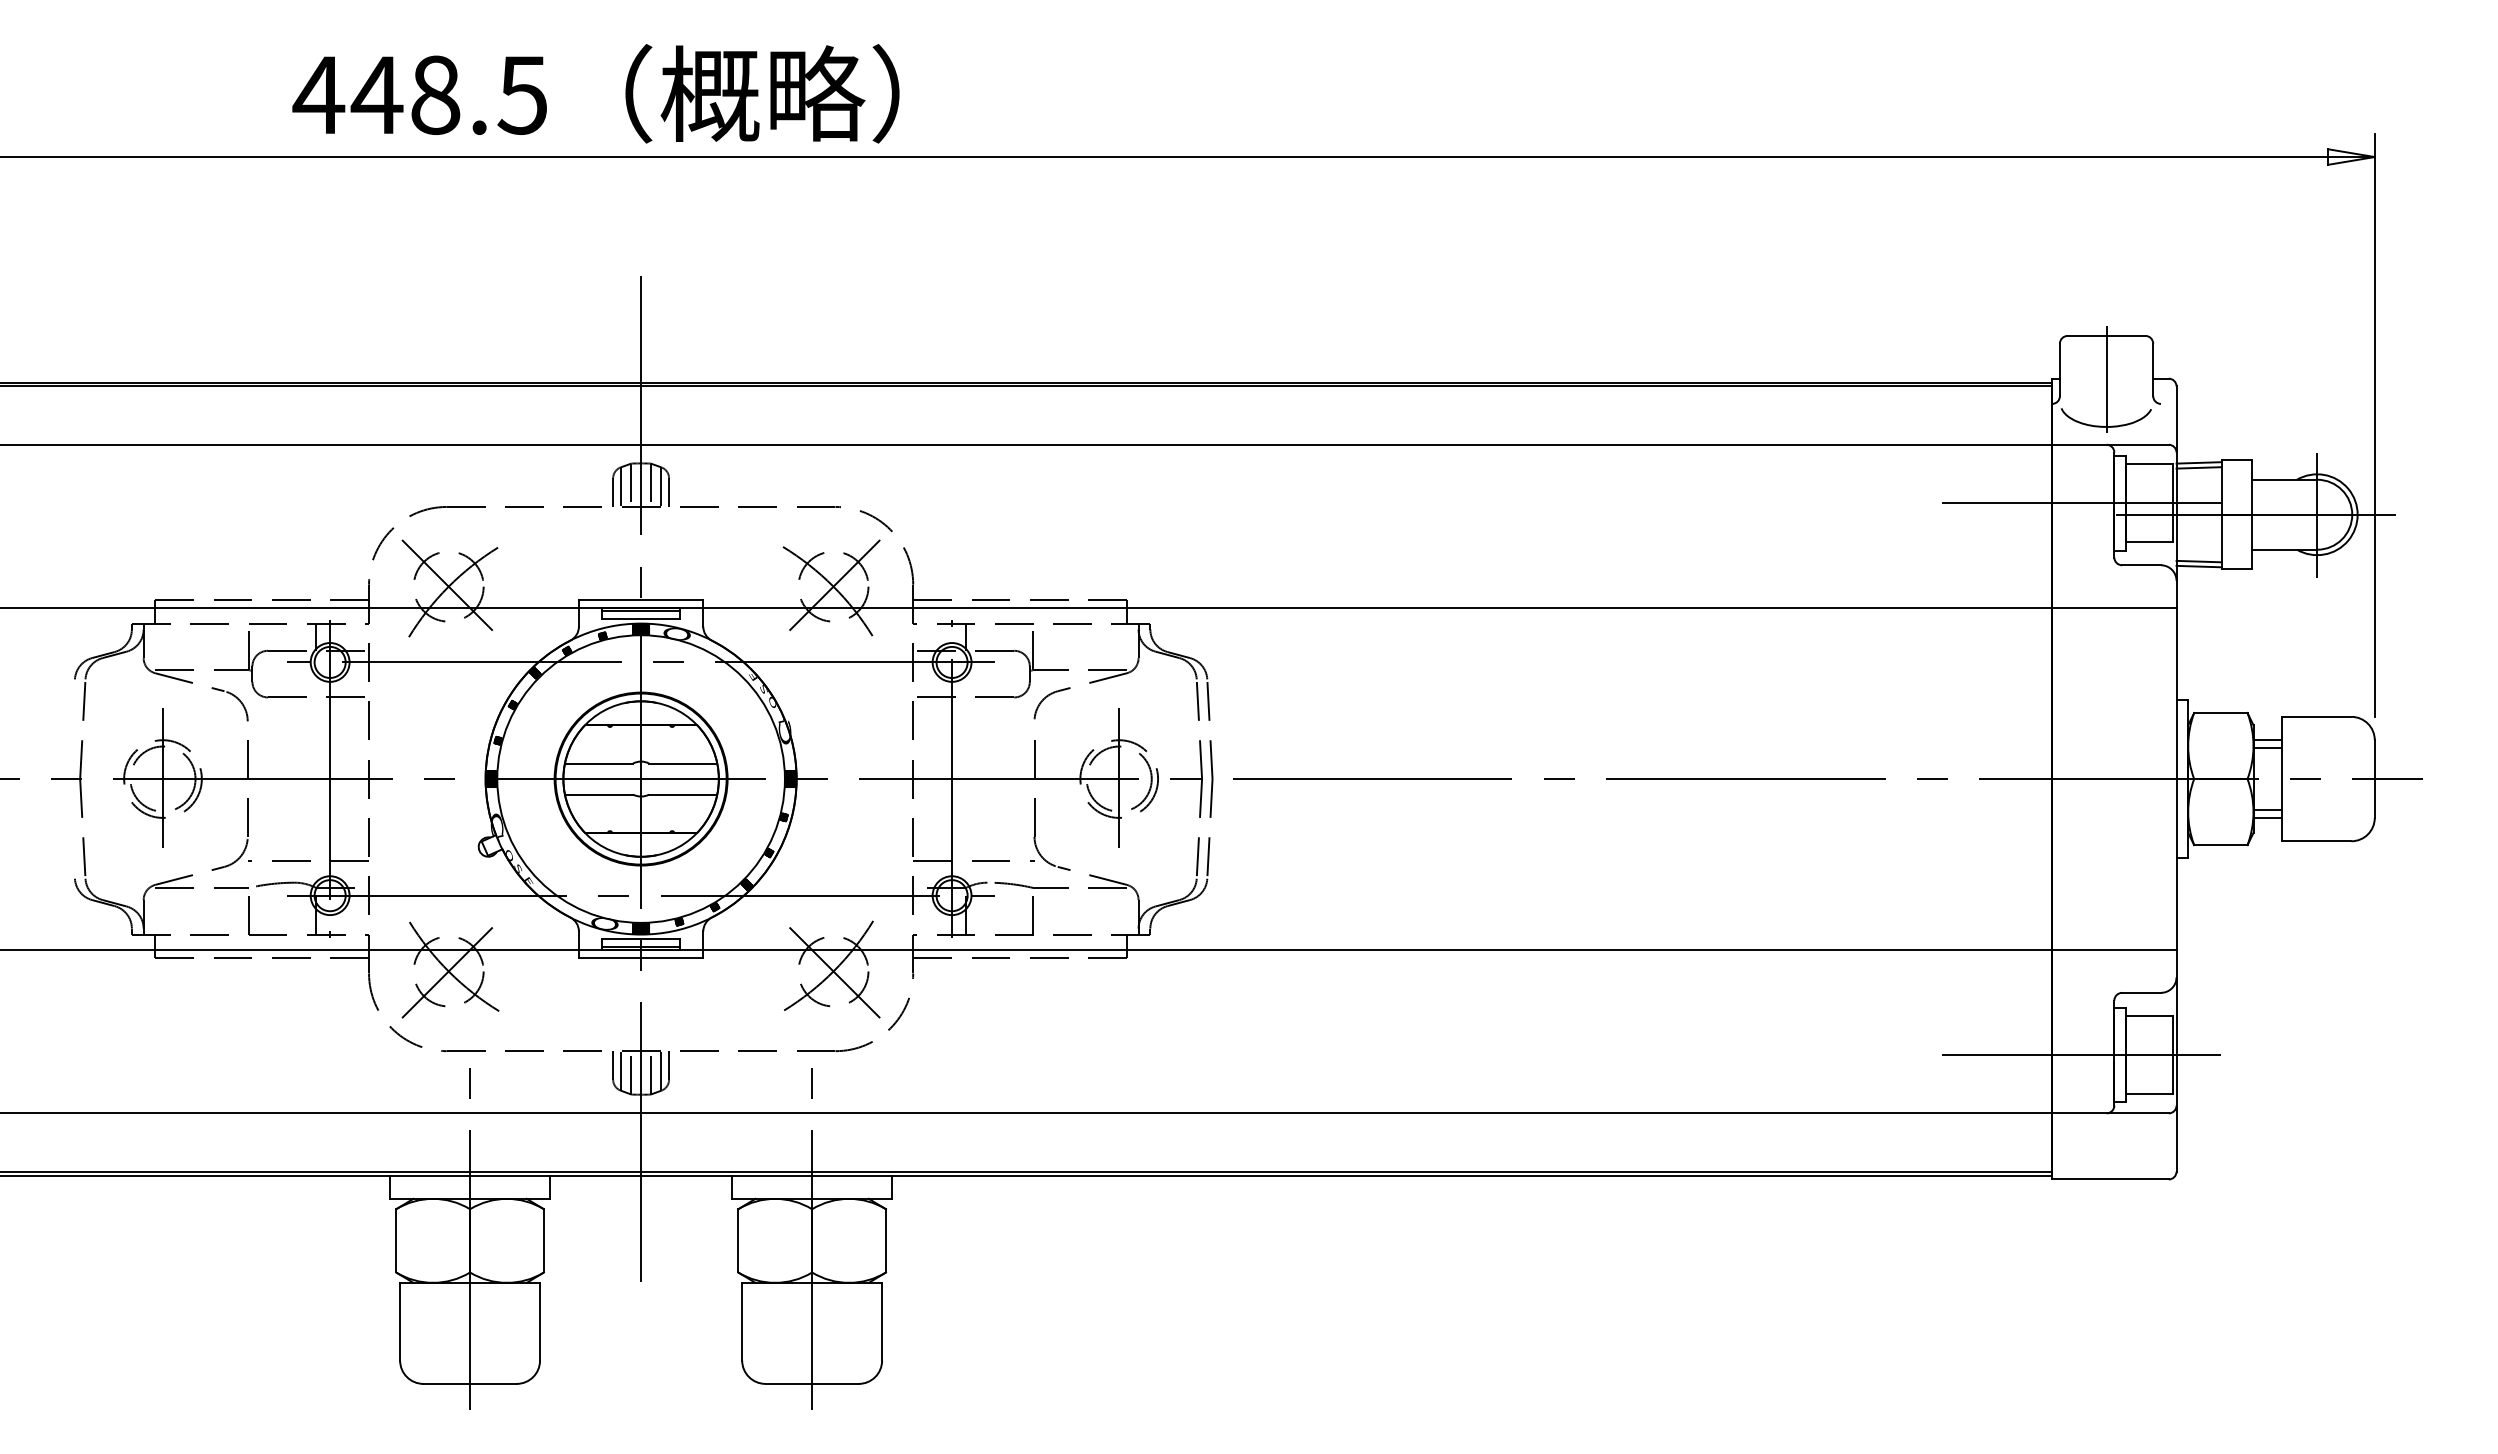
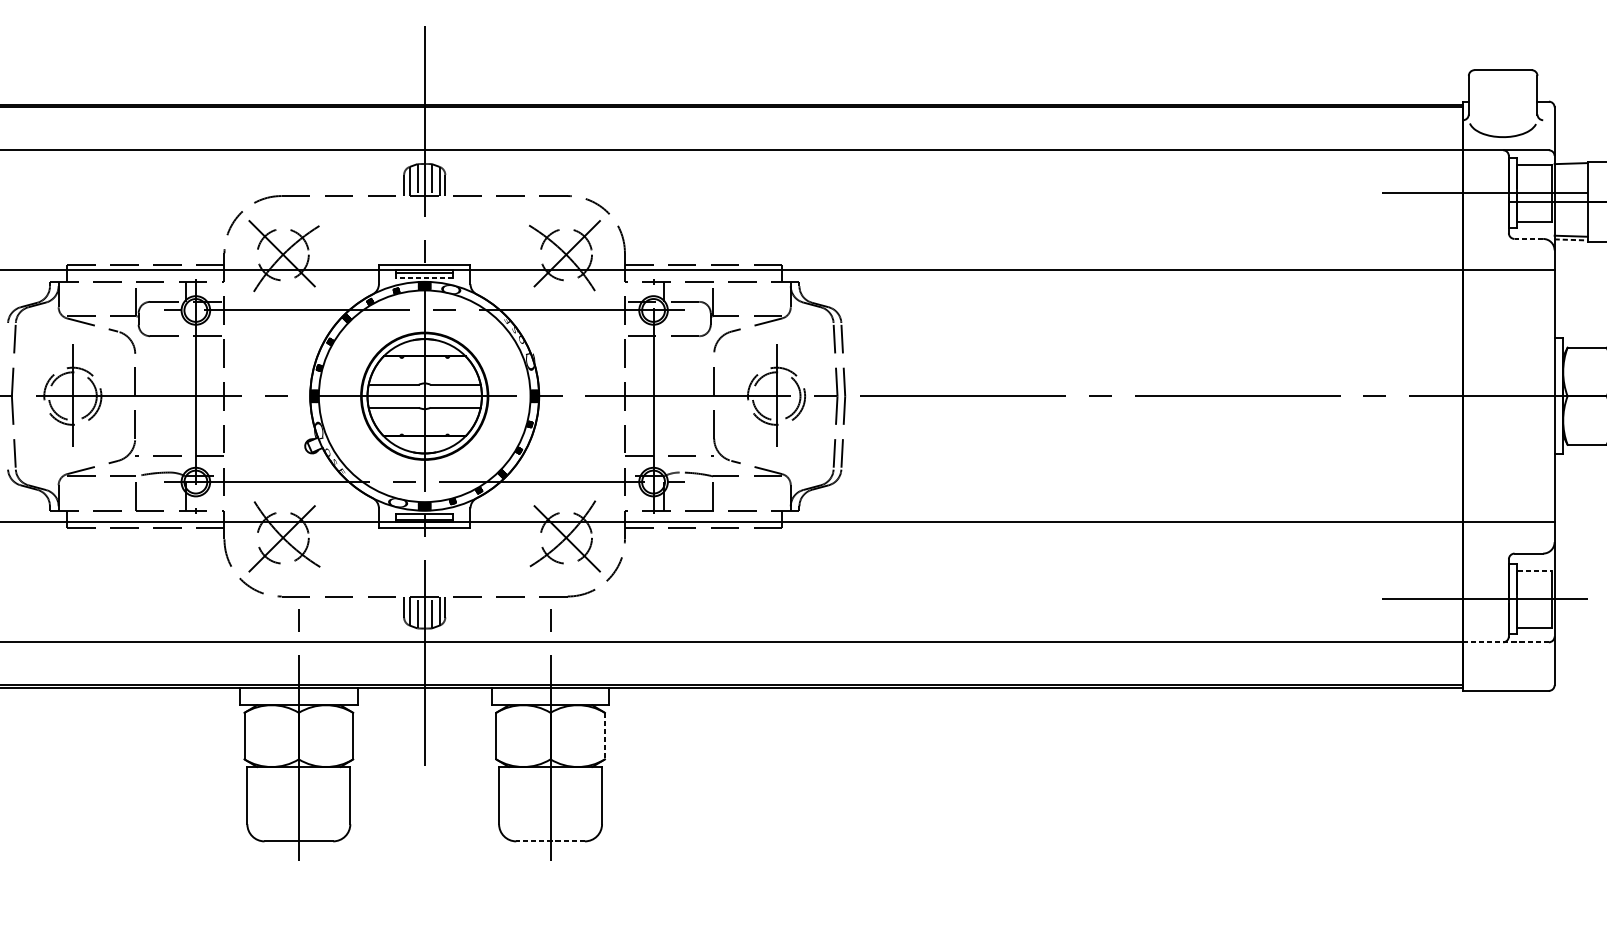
line: (2106, 379) -> (1503, 102), removed
line: (2198, 467) -> (1570, 166), removed
line: (2141, 565) -> (1528, 239), solid -> dashed
line: (2199, 566) -> (1571, 239), solid -> dashed
line: (641, 618) -> (424, 278), solid -> dashed
line: (2149, 1016) -> (1534, 571), solid -> dashed
line: (2109, 1113) -> (1505, 642), solid -> dashed
line: (886, 1240) -> (605, 735), solid -> dashed
line: (812, 1383) -> (550, 841), solid -> dashed

